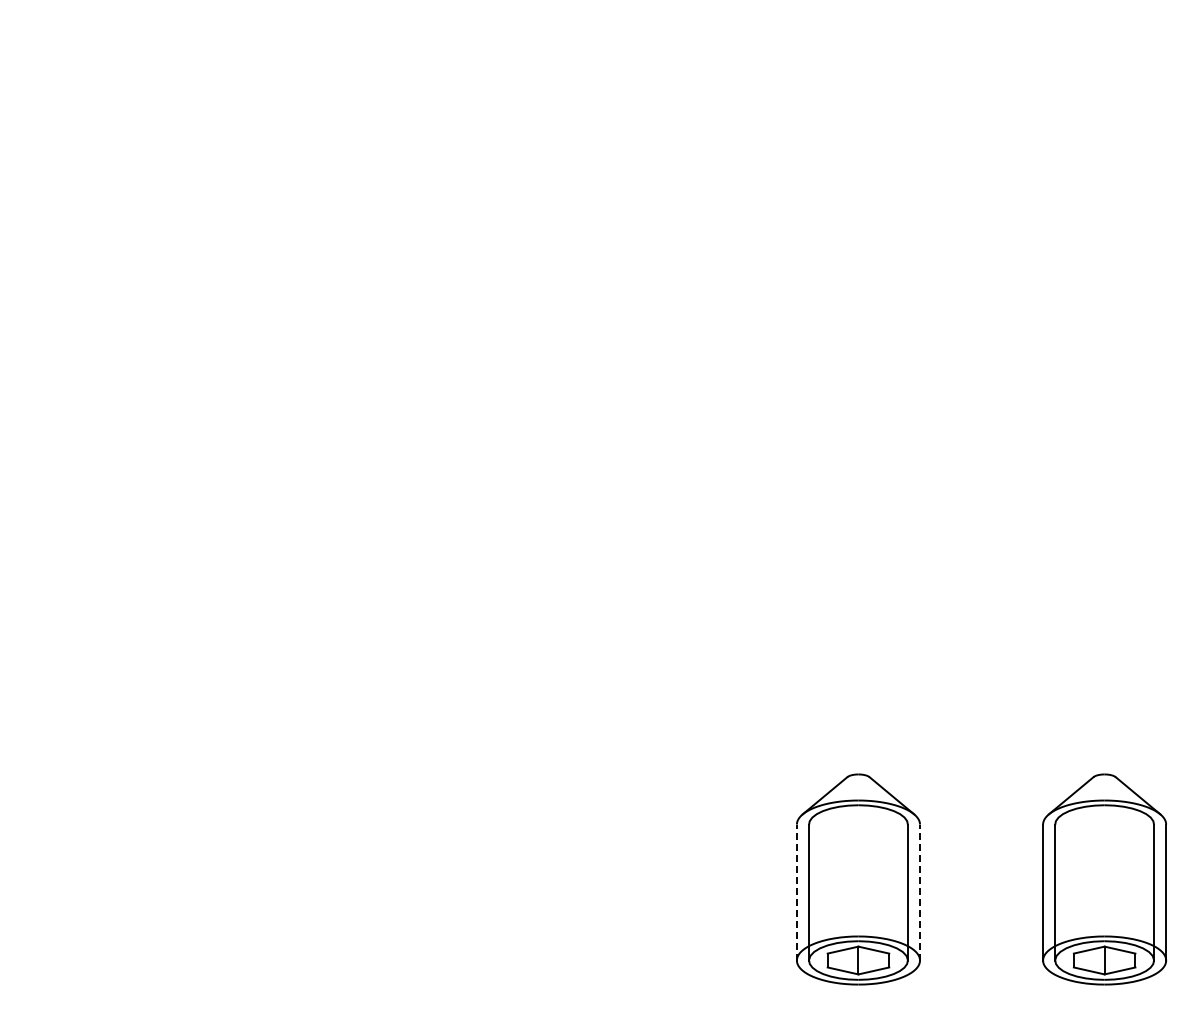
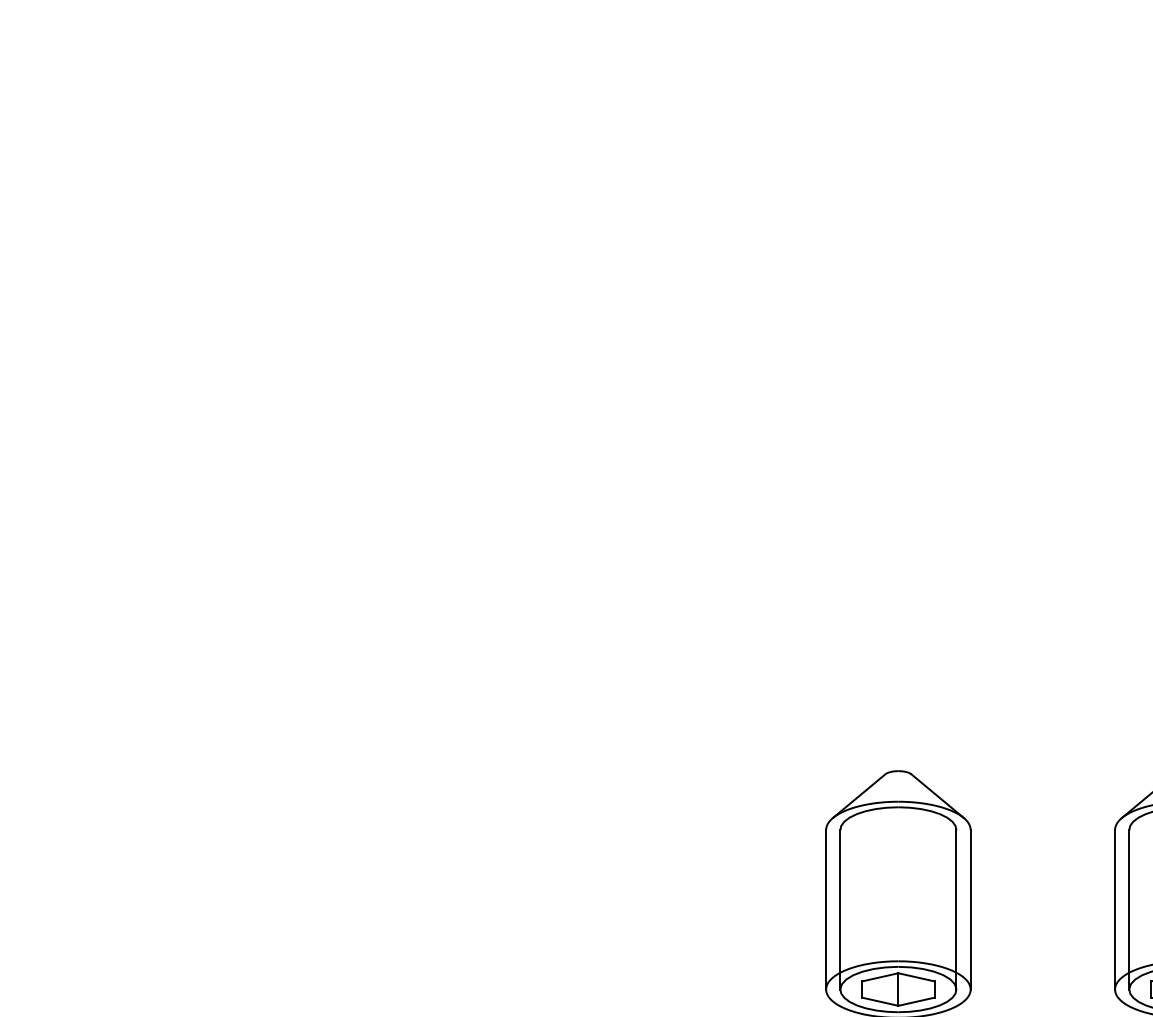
line: (796, 892) -> (825, 909), dashed -> solid
line: (920, 892) -> (971, 909), dashed -> solid

